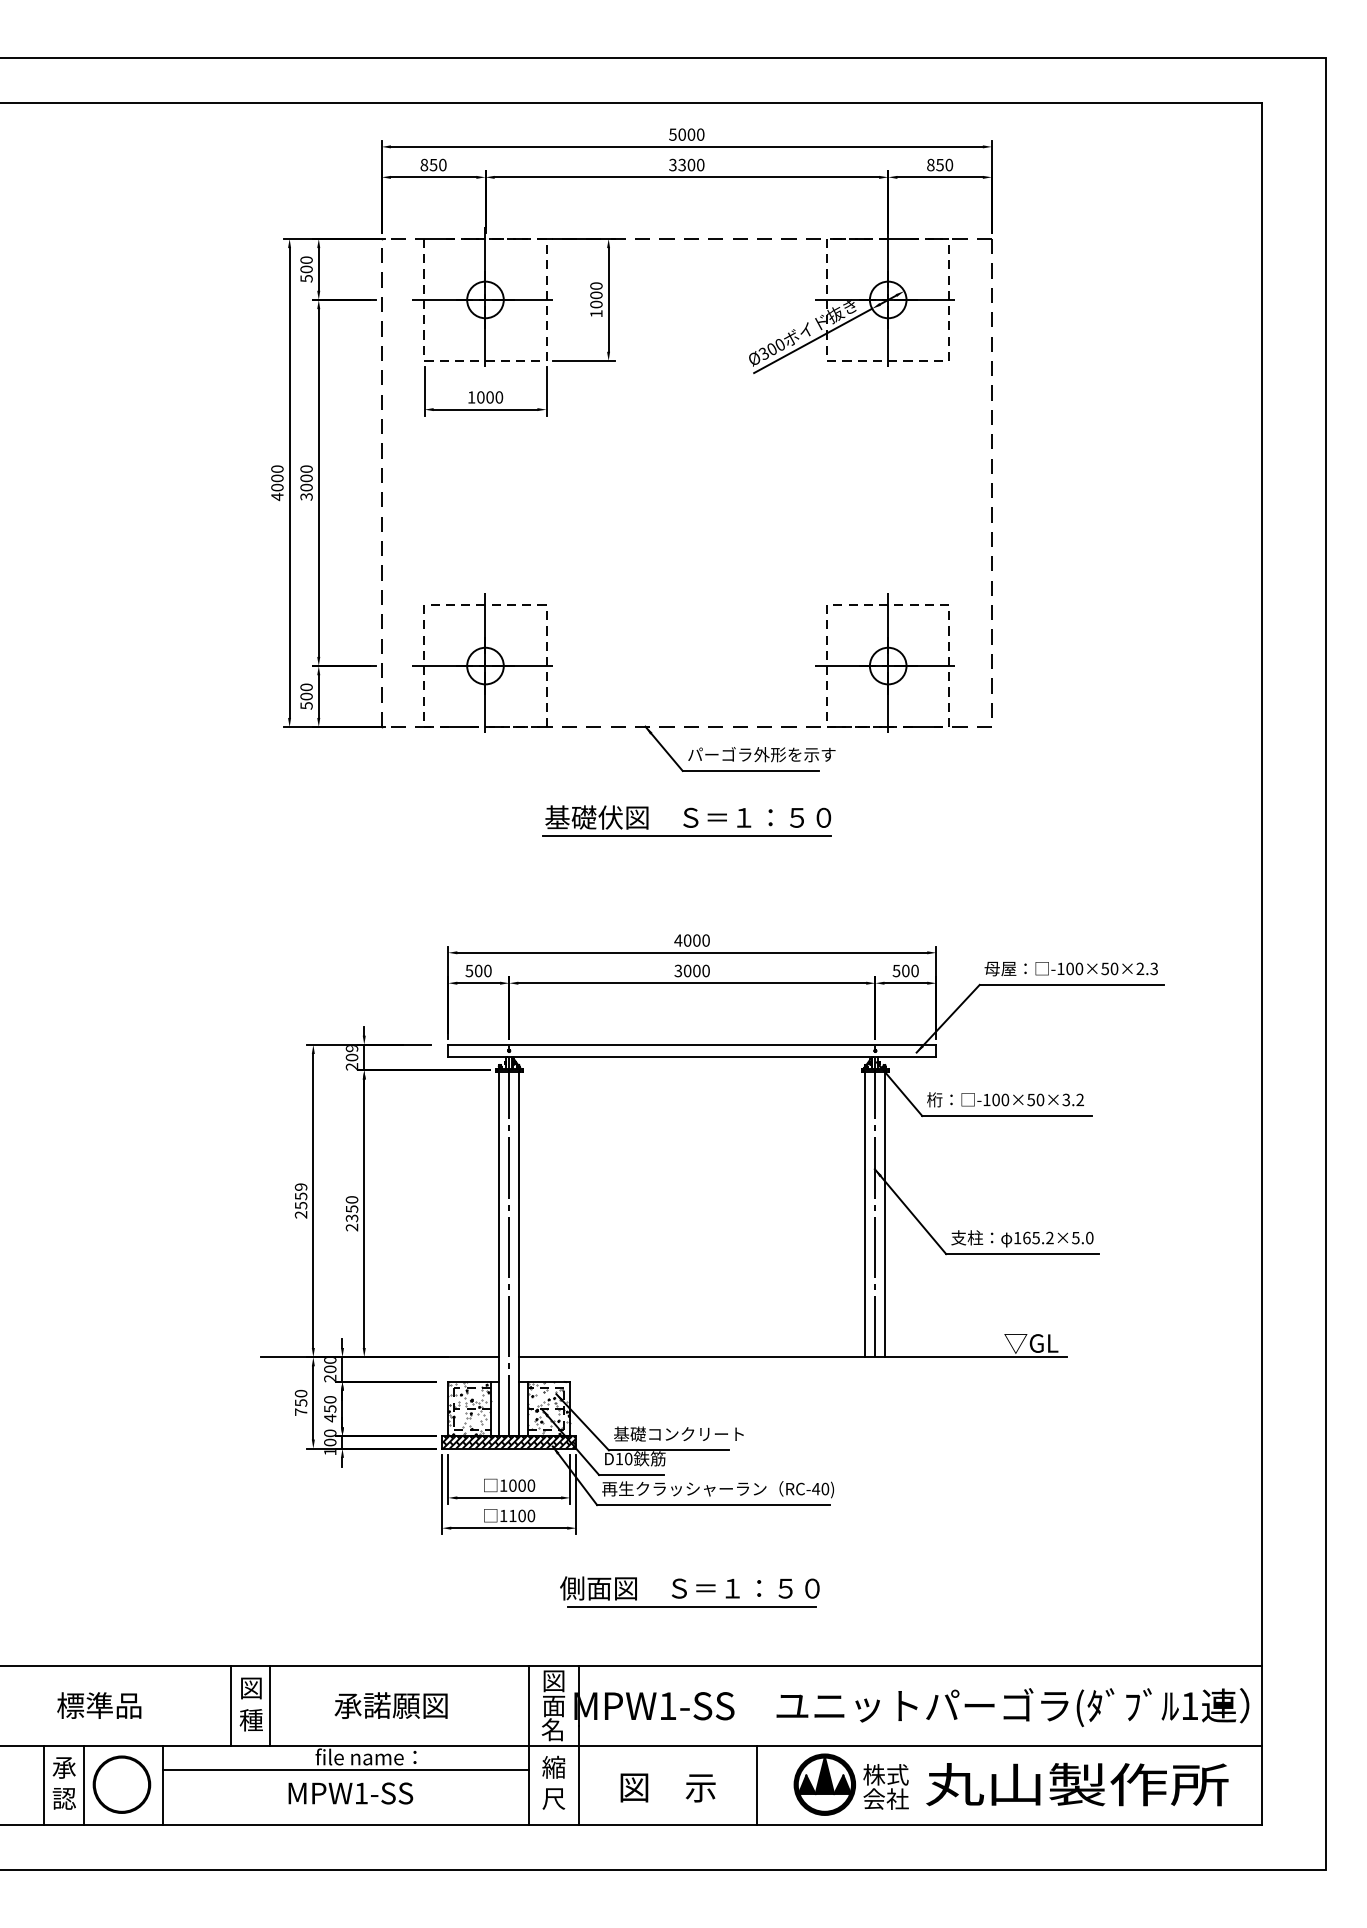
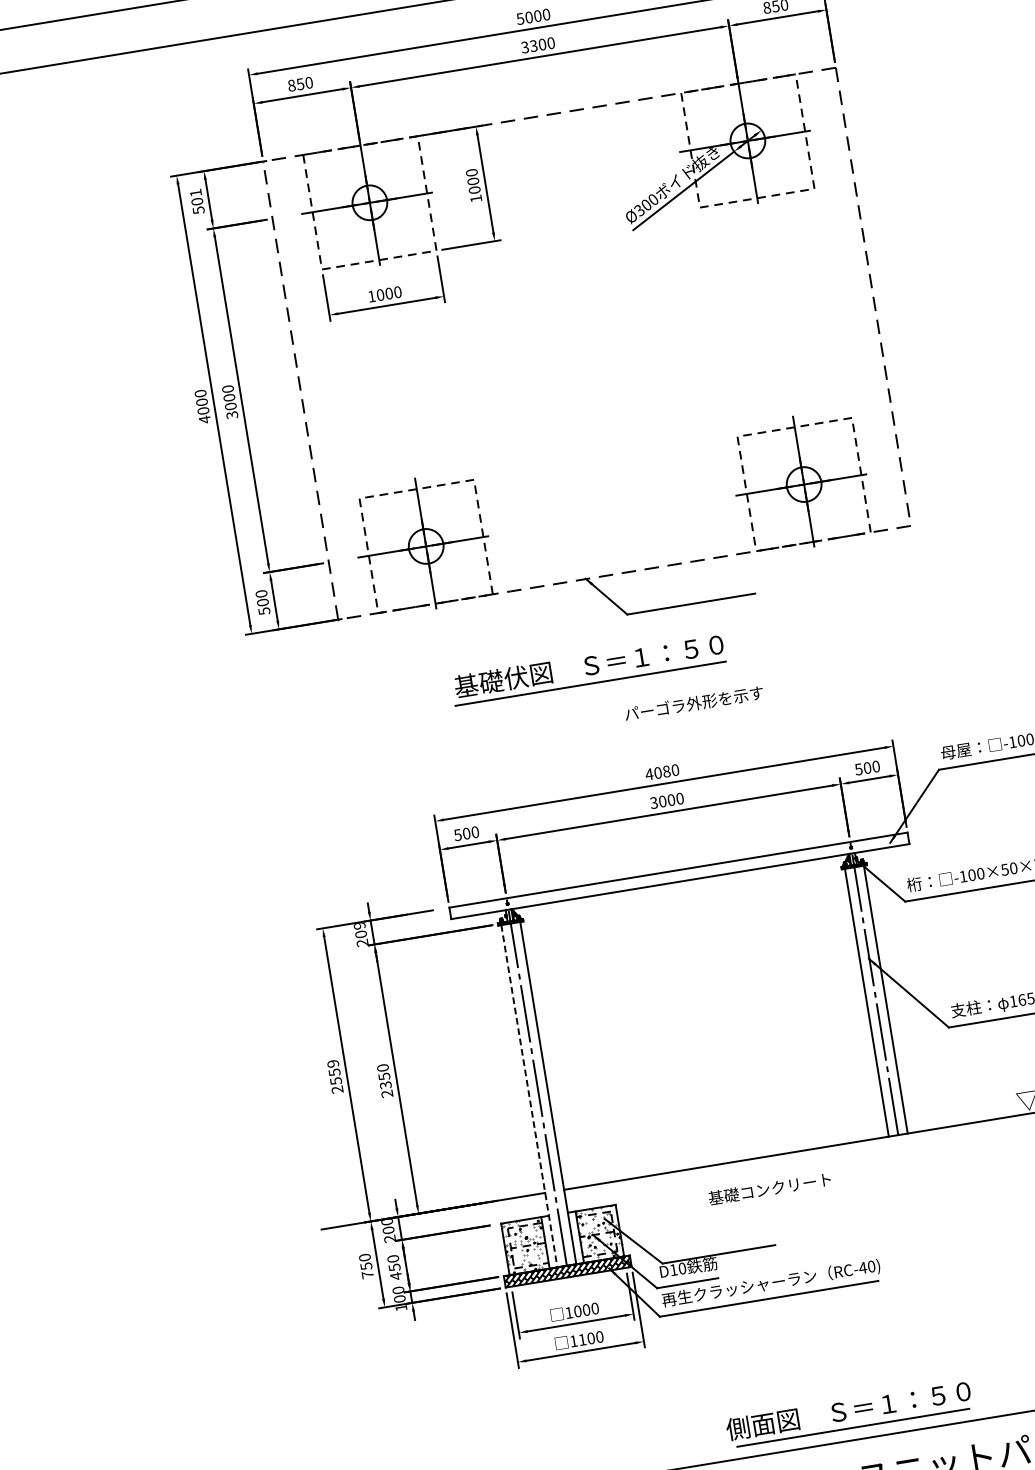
text: (306, 259) -> (195, 192), 500 -> 501
text: (761, 754) -> (693, 703), moved
part: (686, 820) -> (587, 668), moved
text: (696, 940) -> (666, 771), 4000 -> 4080
line: (499, 1254) -> (529, 1096), solid -> dashed
text: (678, 1433) -> (769, 1188), moved
part: (689, 1591) -> (848, 1413), moved

